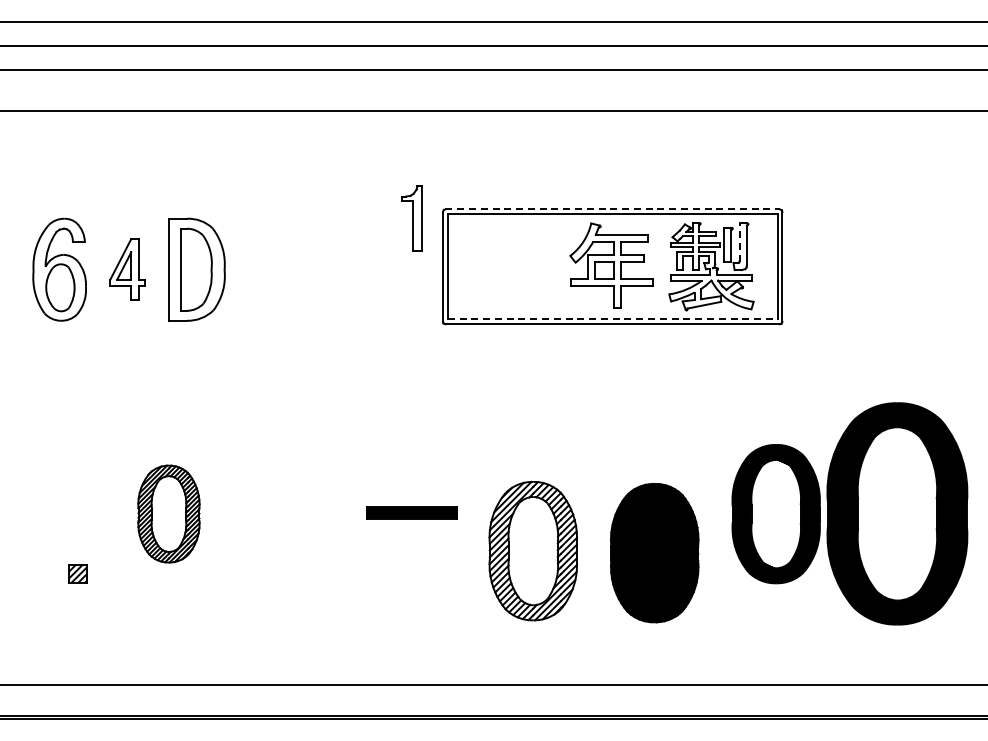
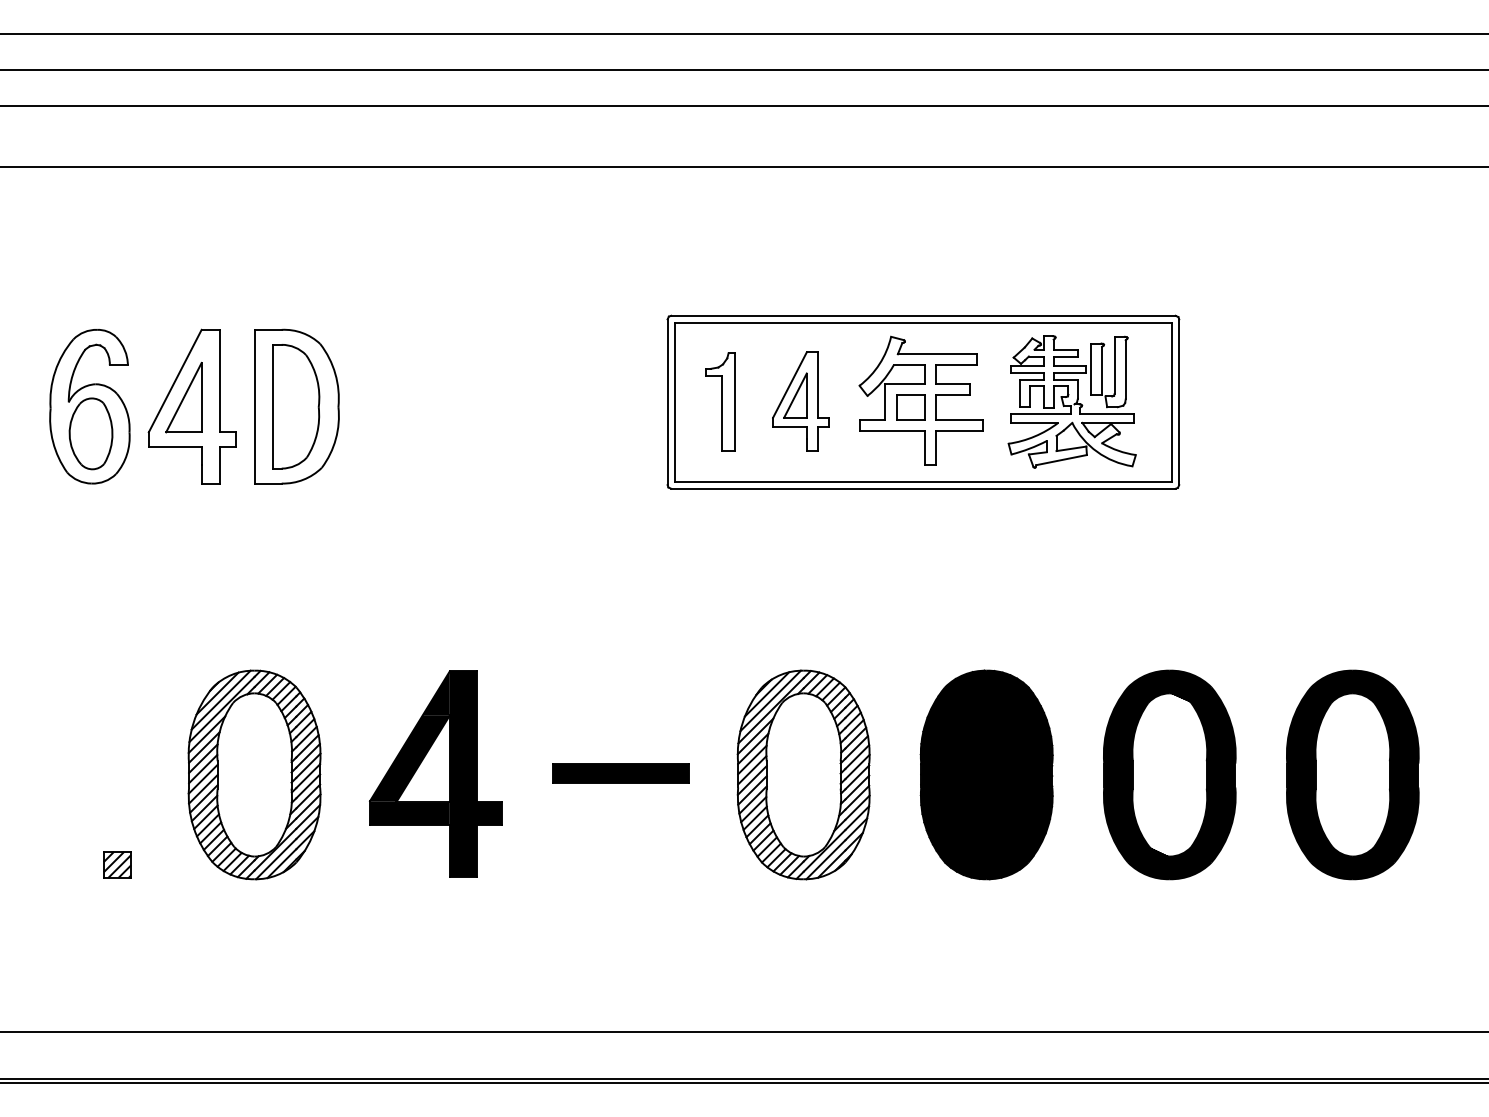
line: (613, 209) -> (924, 315), dashed -> solid
part: (411, 218) -> (719, 401), moved
line: (739, 241) -> (1114, 364), dashed -> solid
part: (530, 265) -> (799, 400), added
part: (127, 269) -> (192, 406), size x1.67
line: (612, 319) -> (923, 481), dashed -> solid
part: (168, 513) -> (253, 774), size x1.43
part: (288, 513) -> (434, 774), added
part: (897, 514) -> (1352, 775), size x0.62
part: (533, 550) -> (804, 774), moved
part: (654, 552) -> (986, 774), moved

